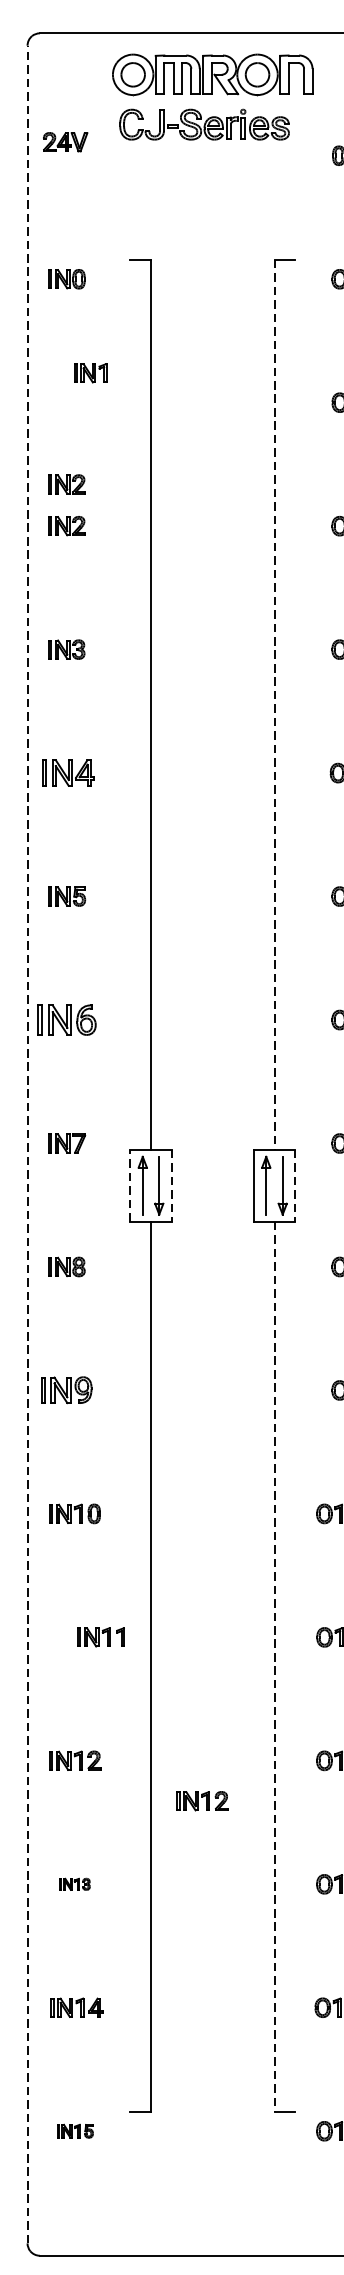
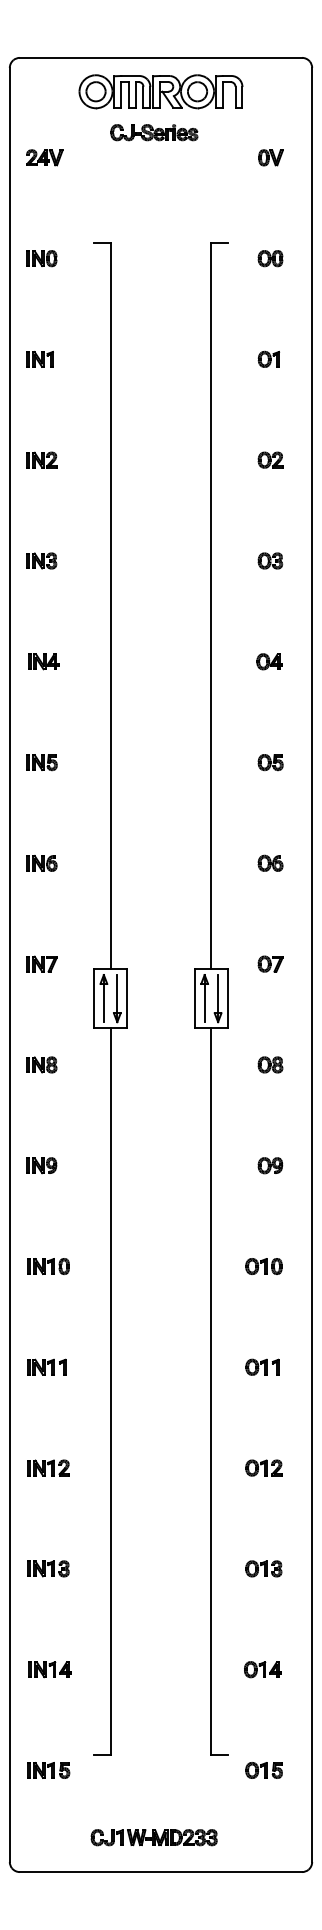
part: (204, 124) -> (154, 132), size x0.62
part: (65, 141) -> (44, 157), moved
part: (89, 372) -> (39, 358), moved
part: (66, 483) -> (41, 425), removed
line: (274, 705) -> (211, 606), dashed -> solid
part: (68, 772) -> (43, 661), size x0.71
part: (66, 1020) -> (41, 863), size x0.62
line: (27, 1143) -> (9, 964), dashed -> solid
line: (130, 1185) -> (93, 998), dashed -> solid
line: (171, 1186) -> (127, 999), dashed -> solid
line: (295, 1186) -> (228, 999), dashed -> solid
part: (66, 1390) -> (41, 1165), size x0.71
part: (100, 1636) -> (46, 1366), moved
line: (274, 1667) -> (211, 1391), dashed -> solid
part: (202, 1800) -> (152, 1500), removed
part: (74, 1883) -> (48, 1568), size x1.67
part: (74, 2131) -> (48, 1770), size x1.43
part: (203, 2213) -> (153, 1837), added

